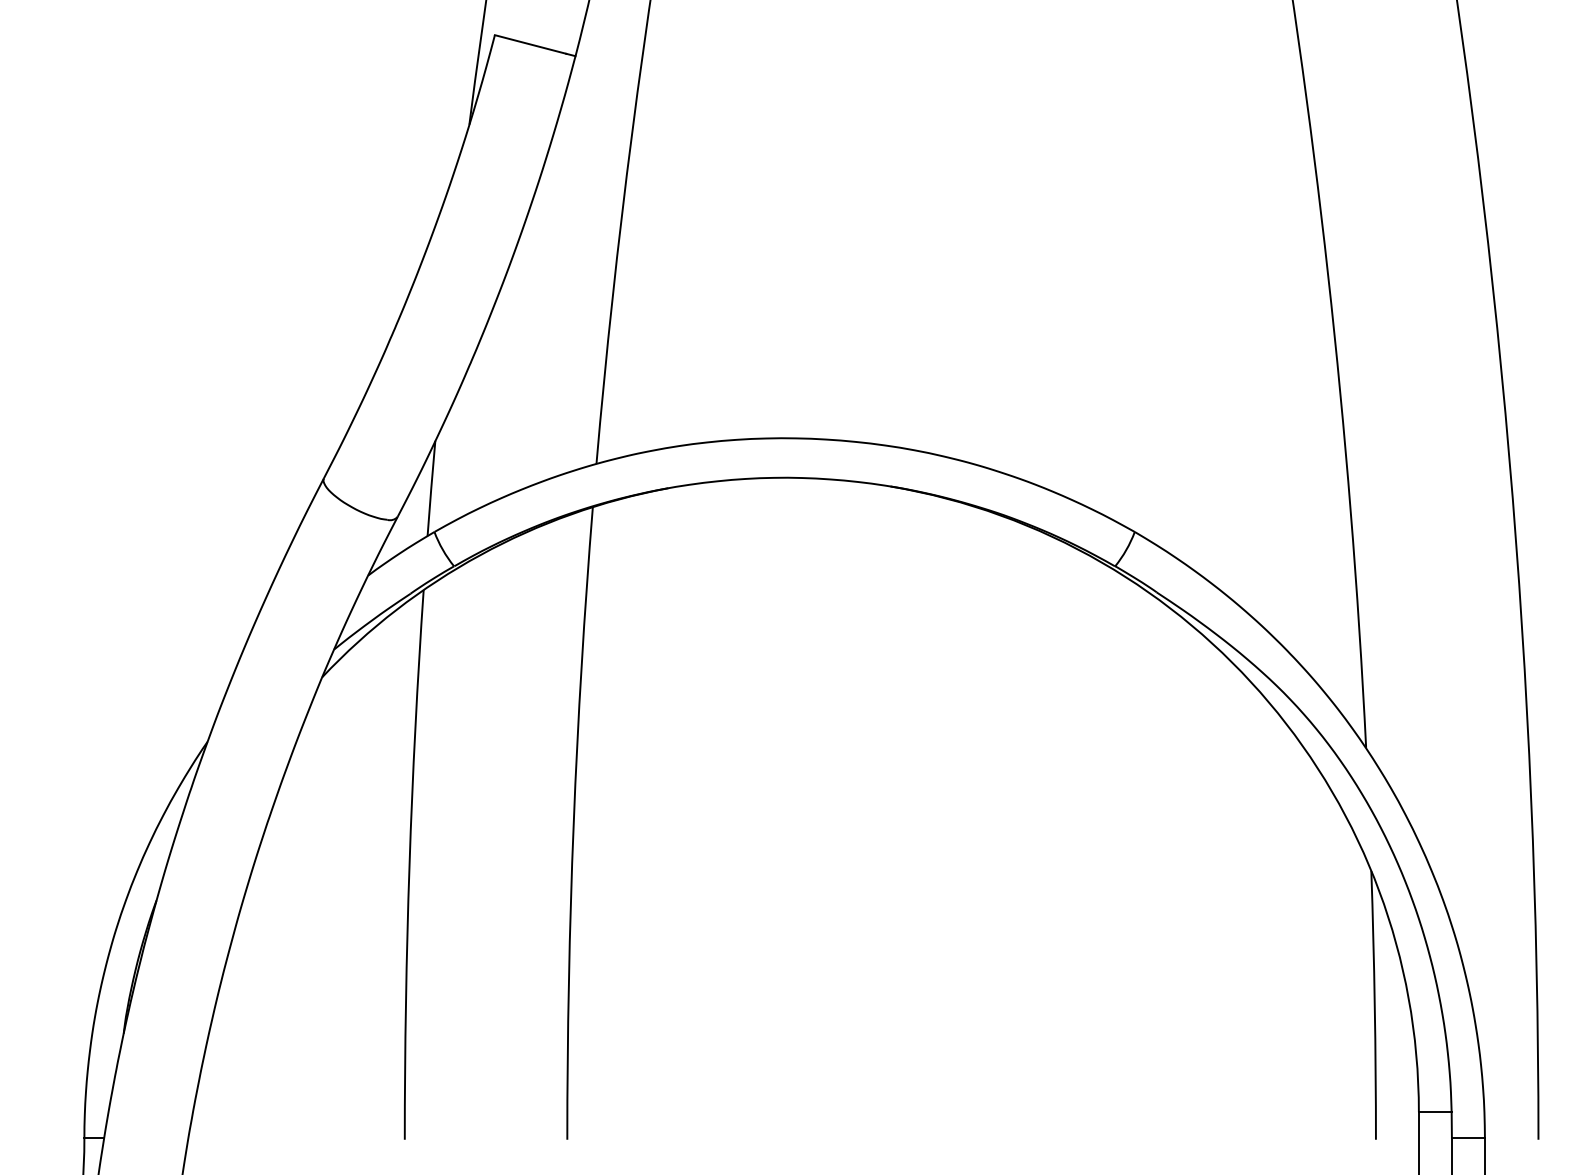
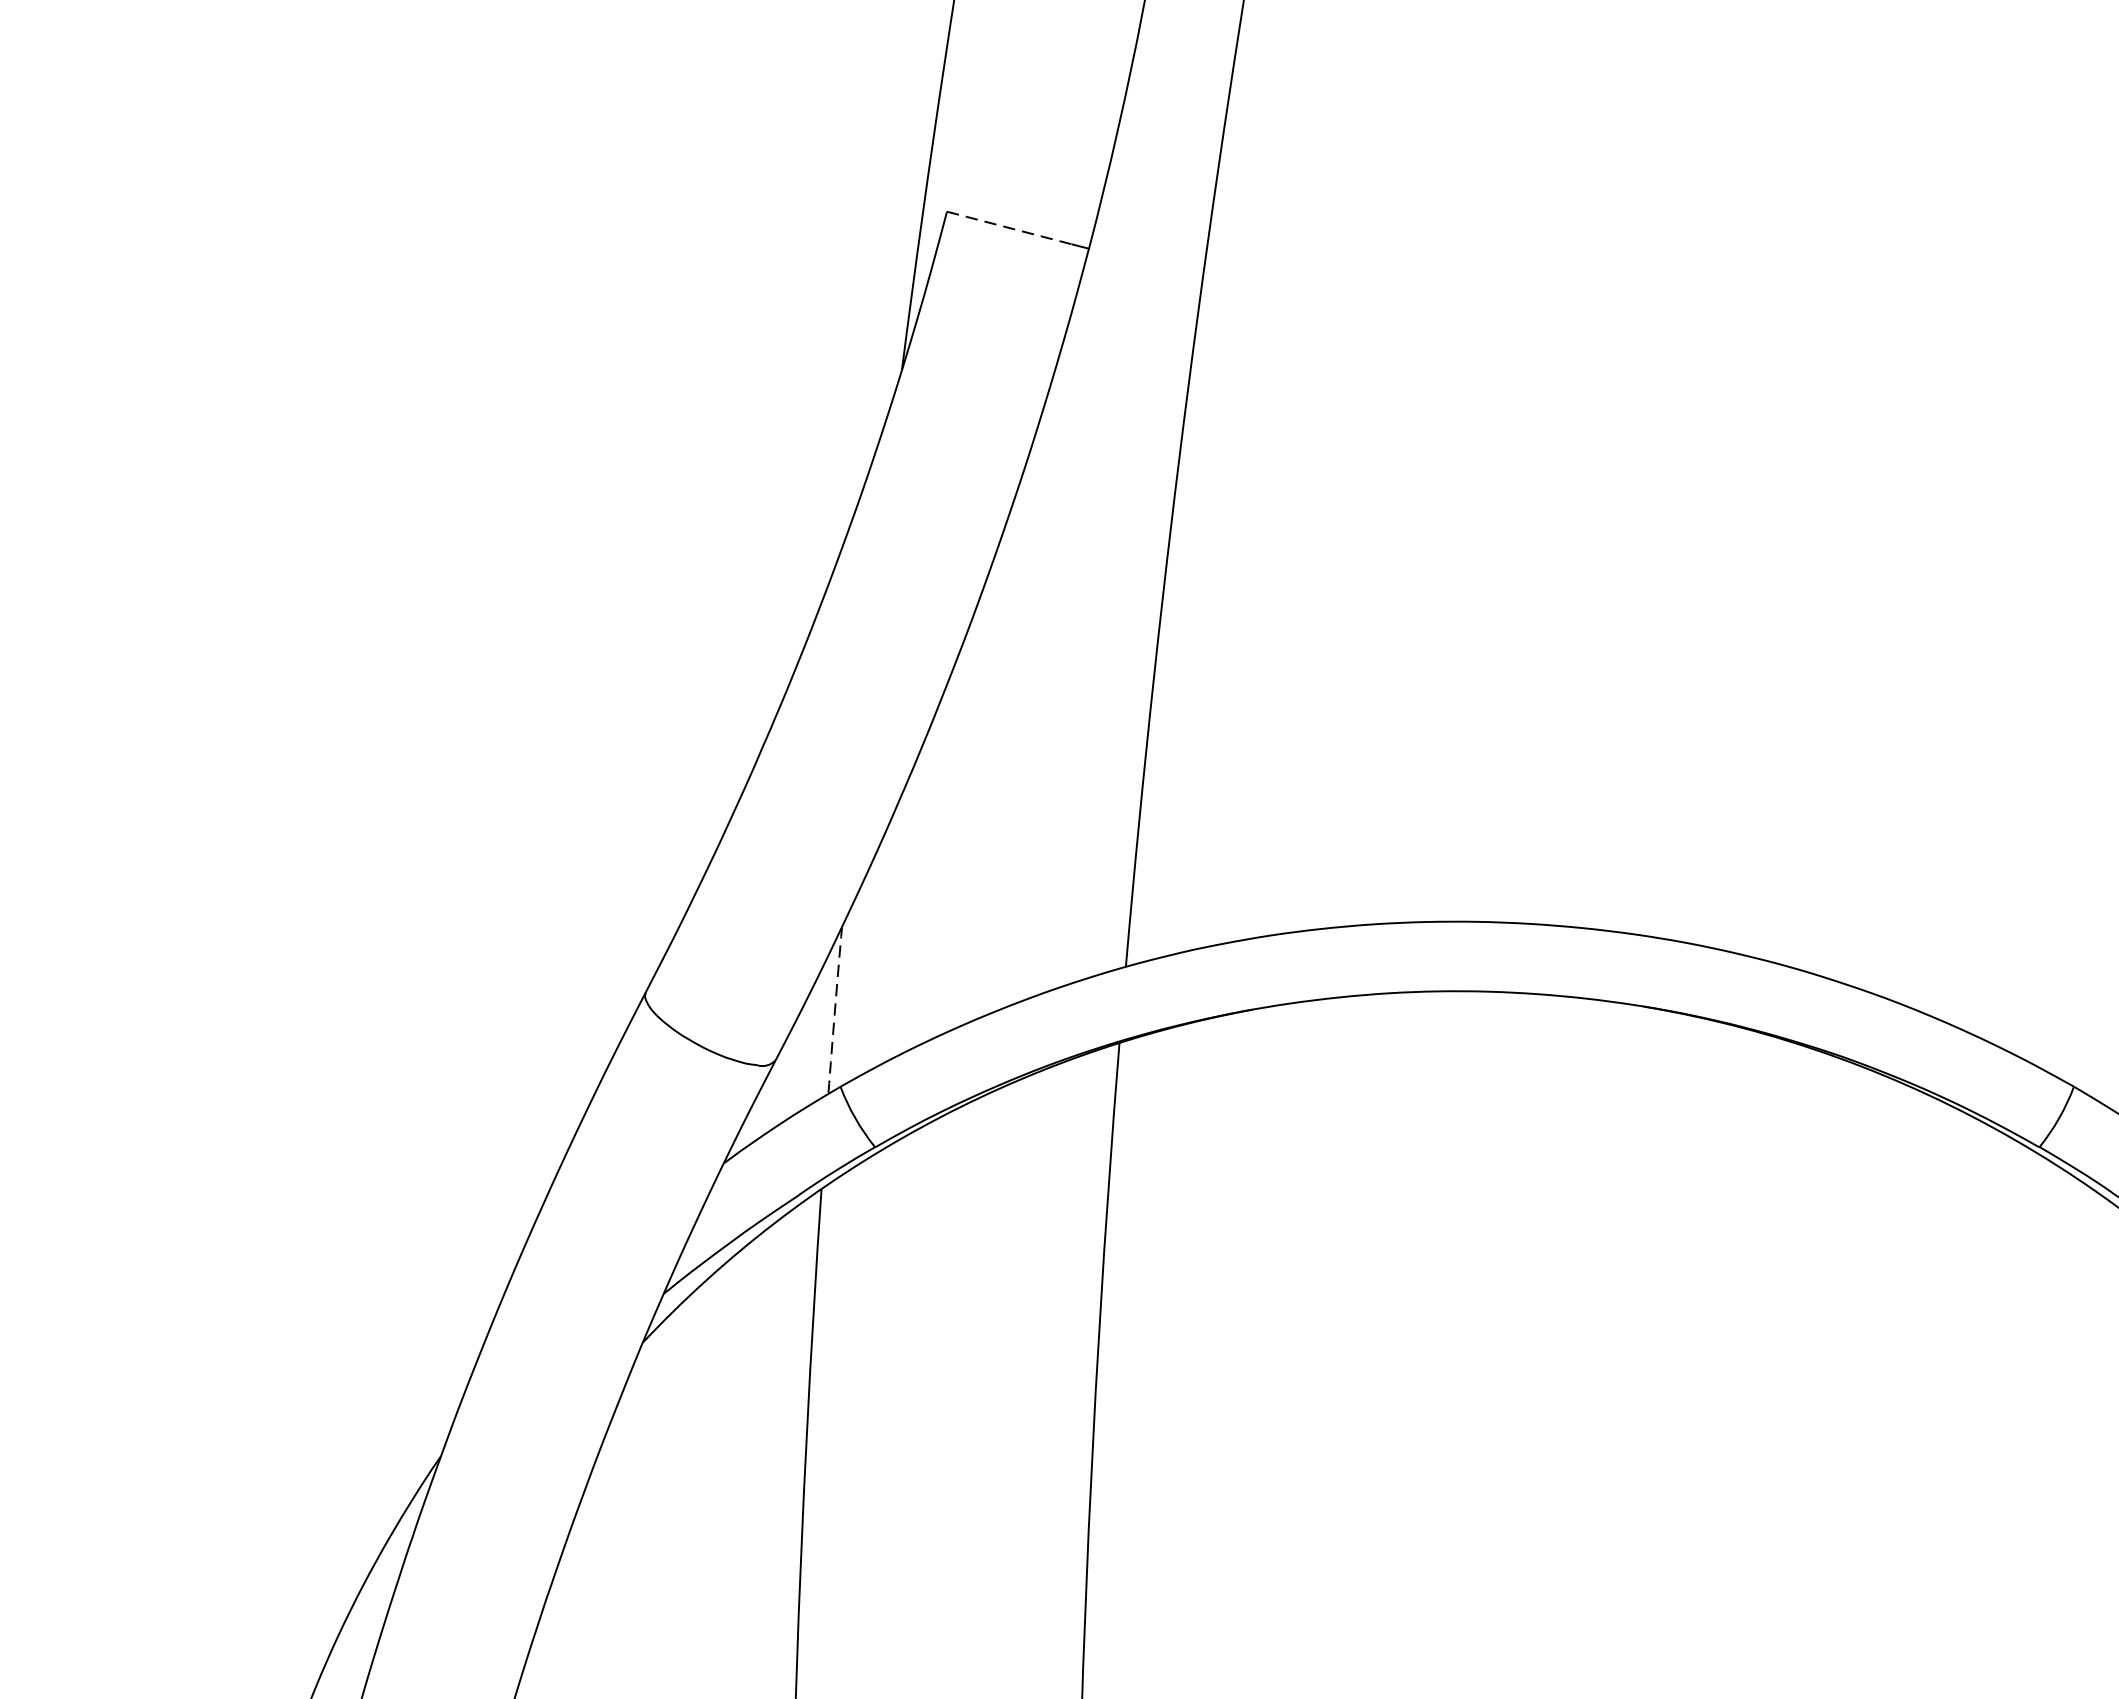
line: (530, 44) -> (1009, 228), solid -> dashed
arc: (431, 488) -> (835, 1010), solid -> dashed

